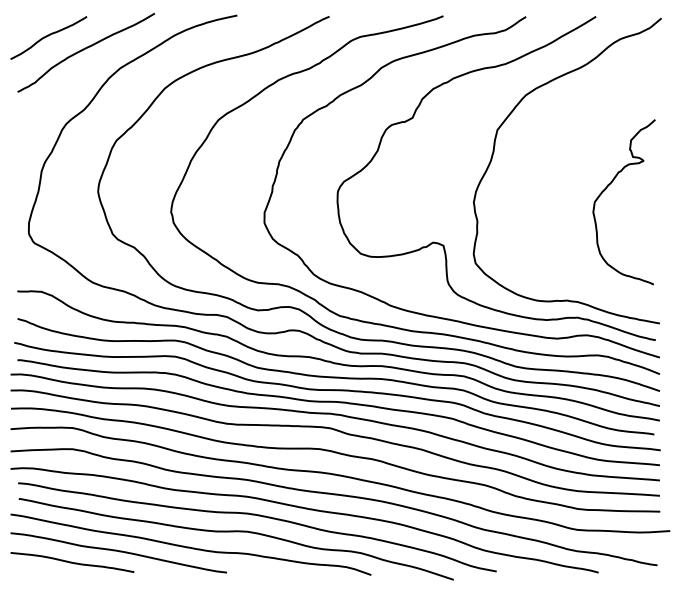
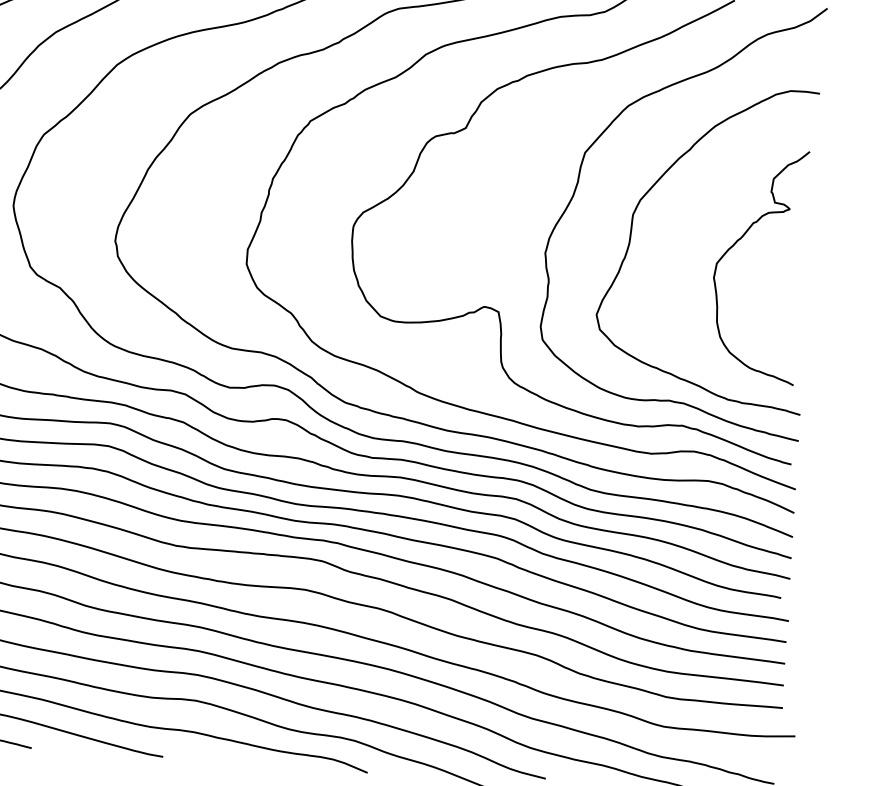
curve: (534, 182) -> (633, 230), added

